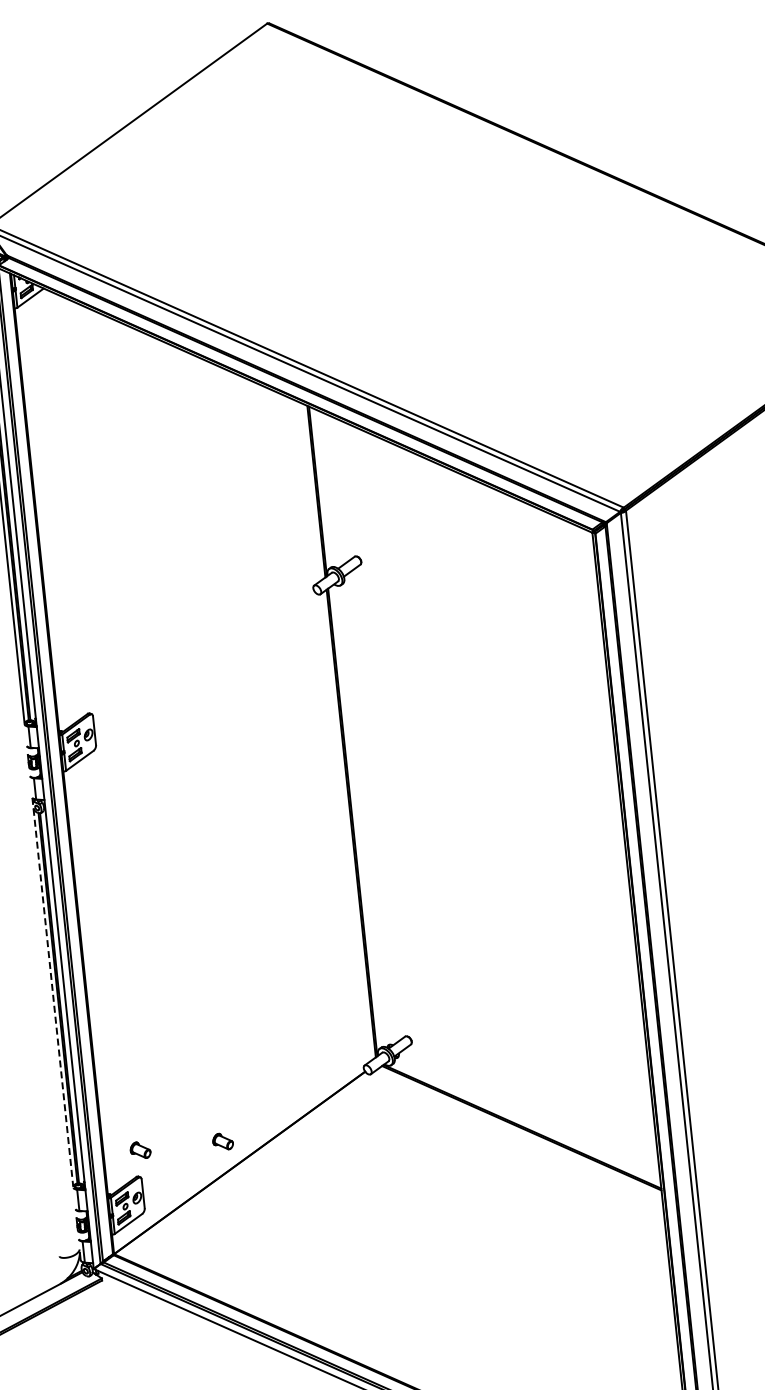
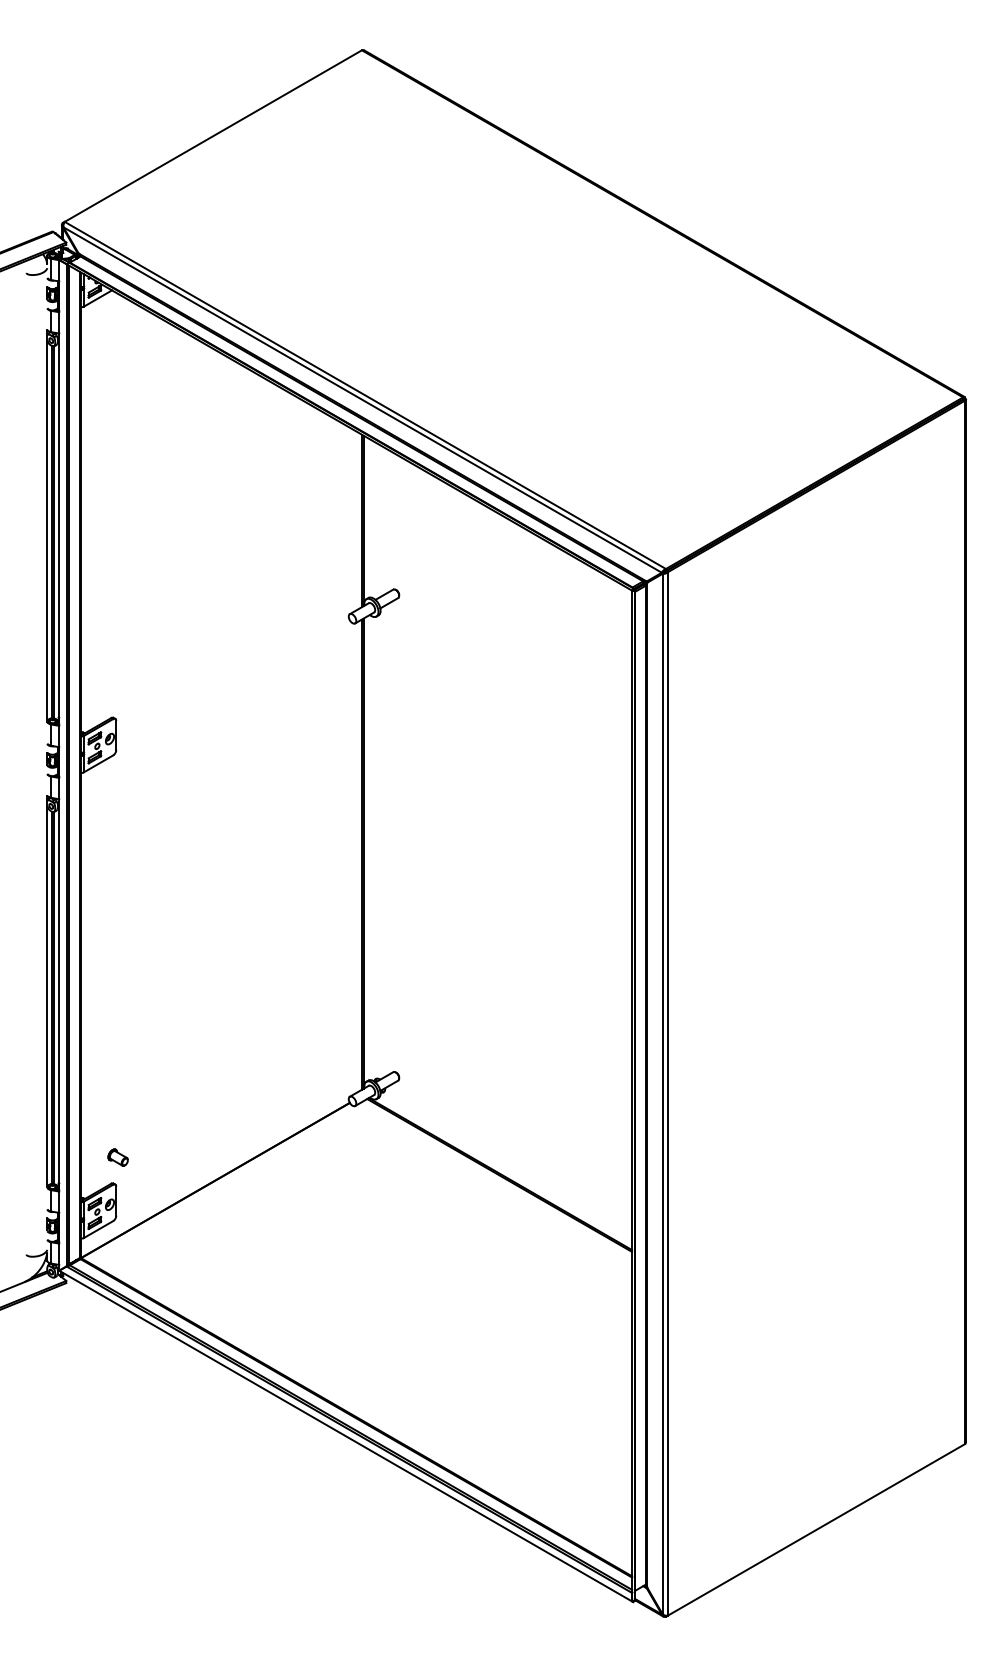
line: (52, 992) -> (47, 991), dashed -> solid
part: (222, 1141) -> (200, 1157), removed

